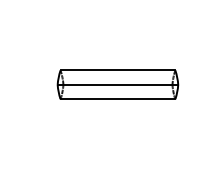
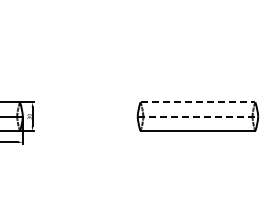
line: (118, 70) -> (198, 102), solid -> dashed
line: (118, 84) -> (198, 116), solid -> dashed

